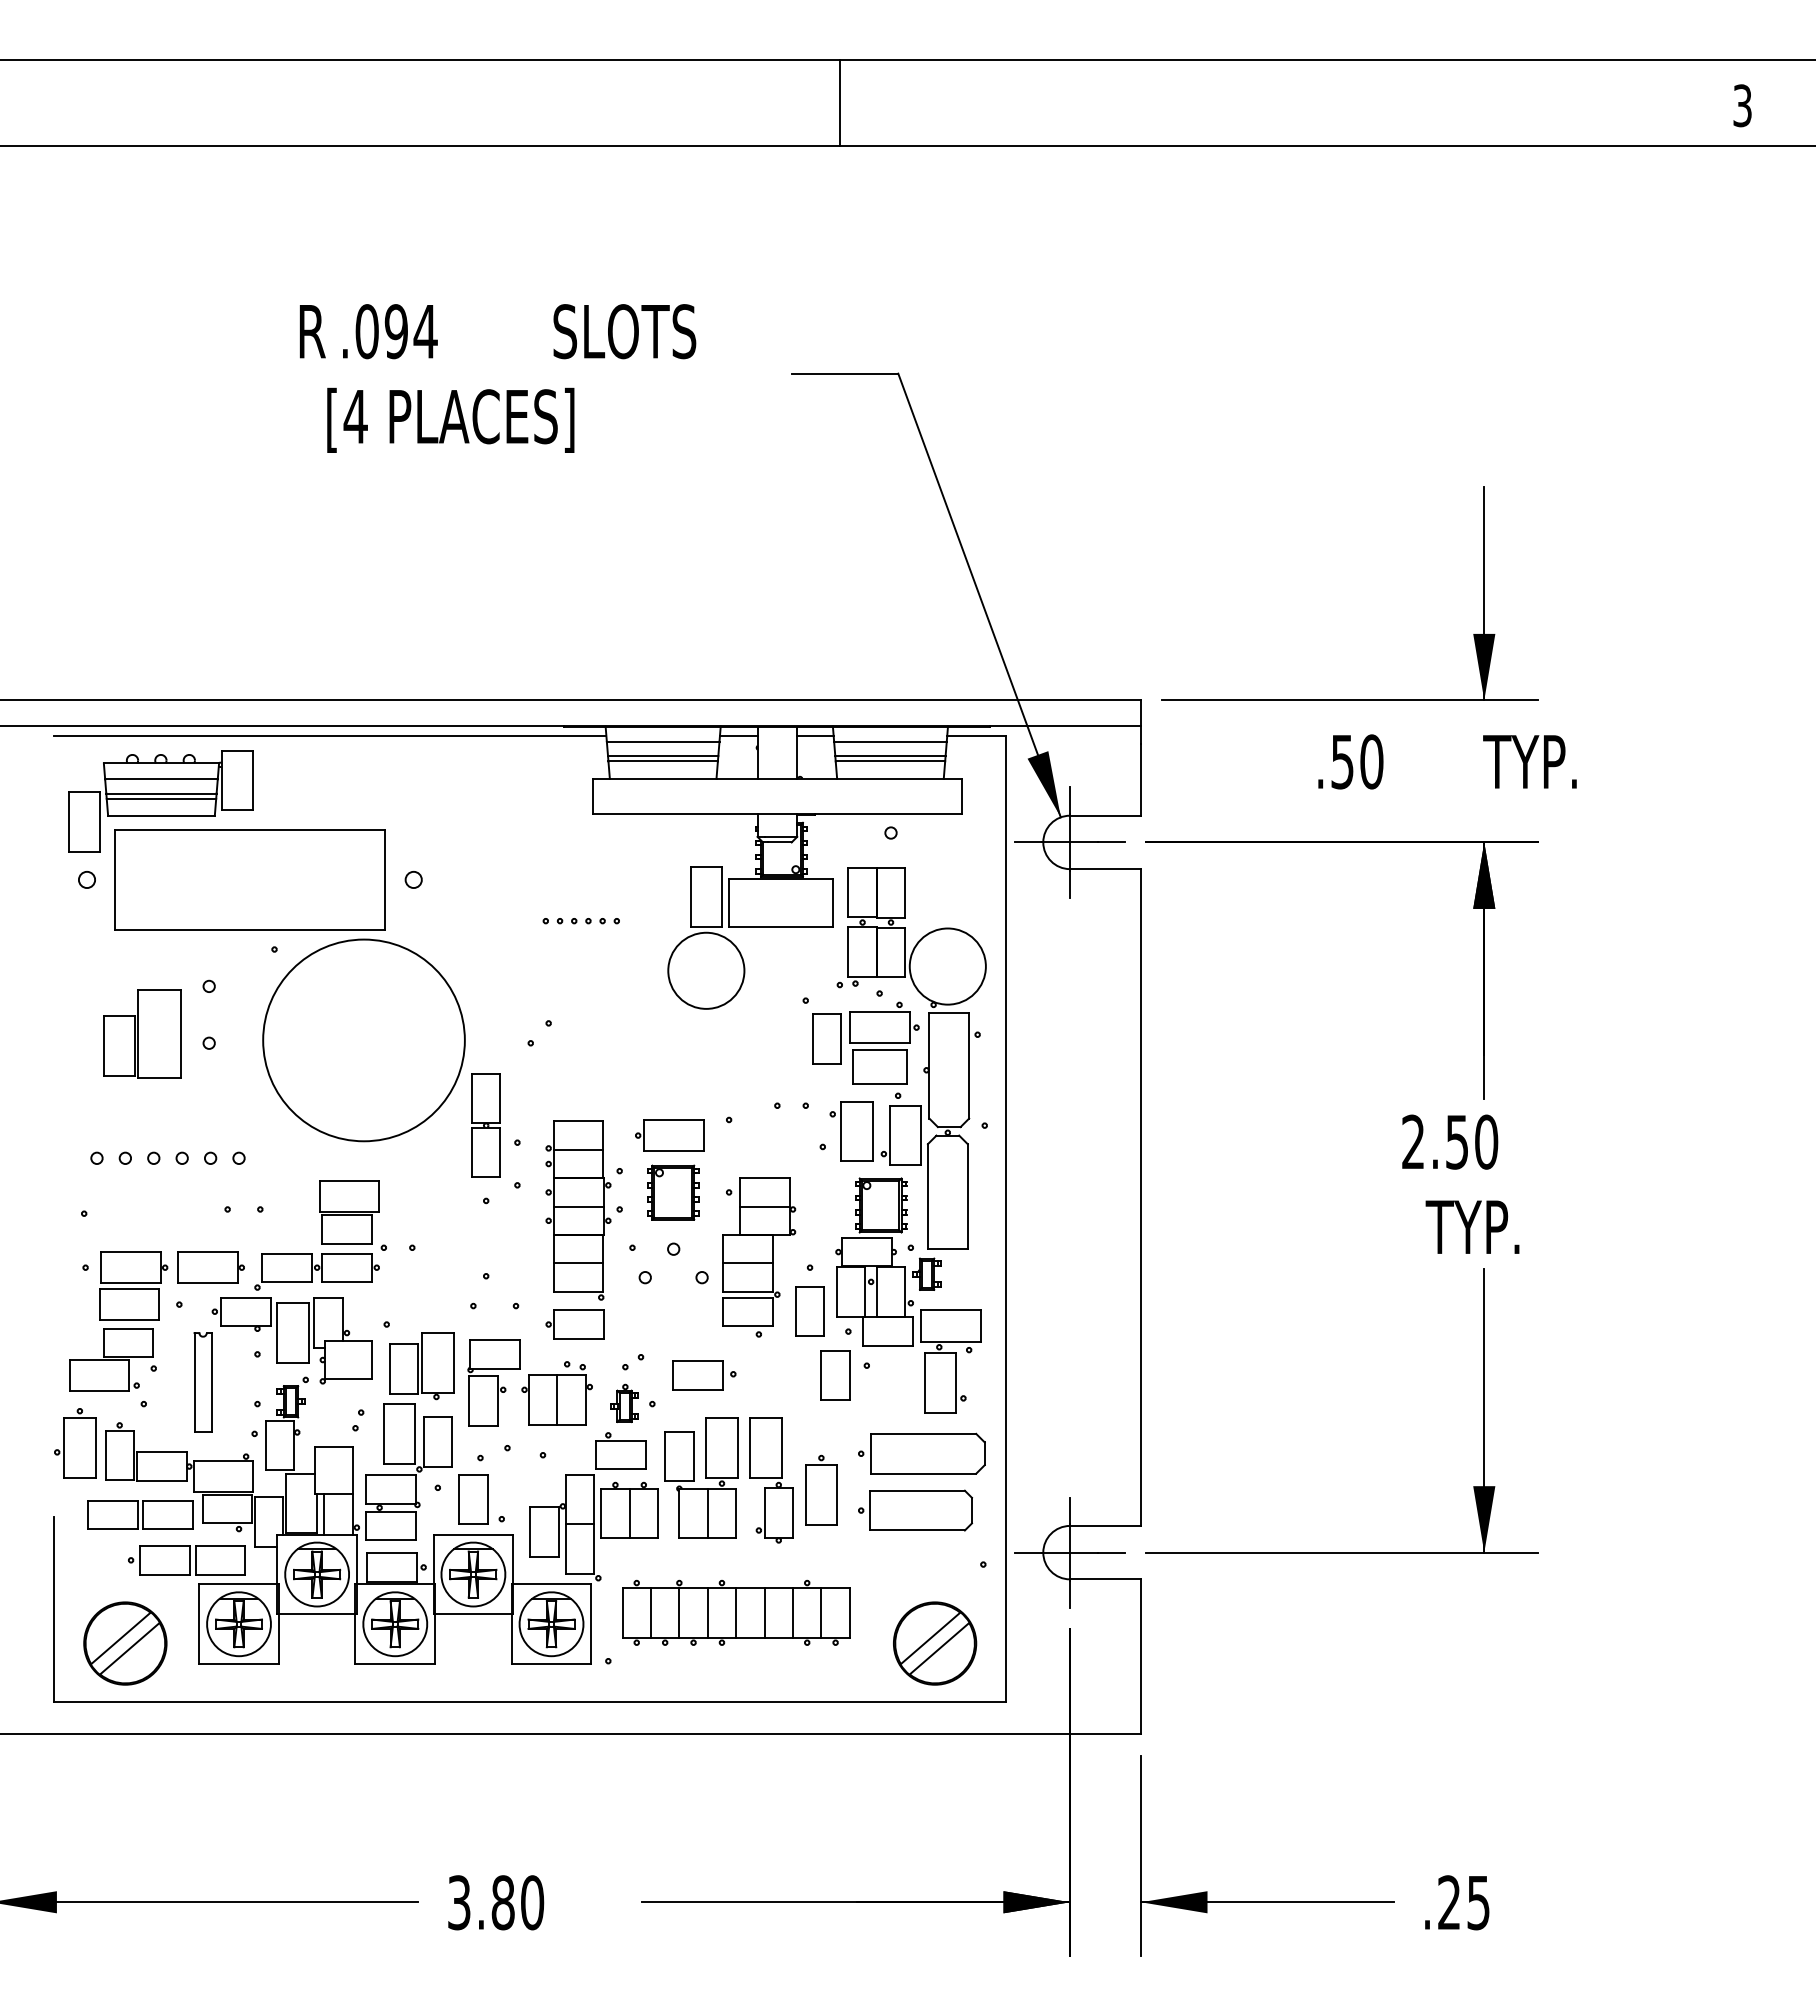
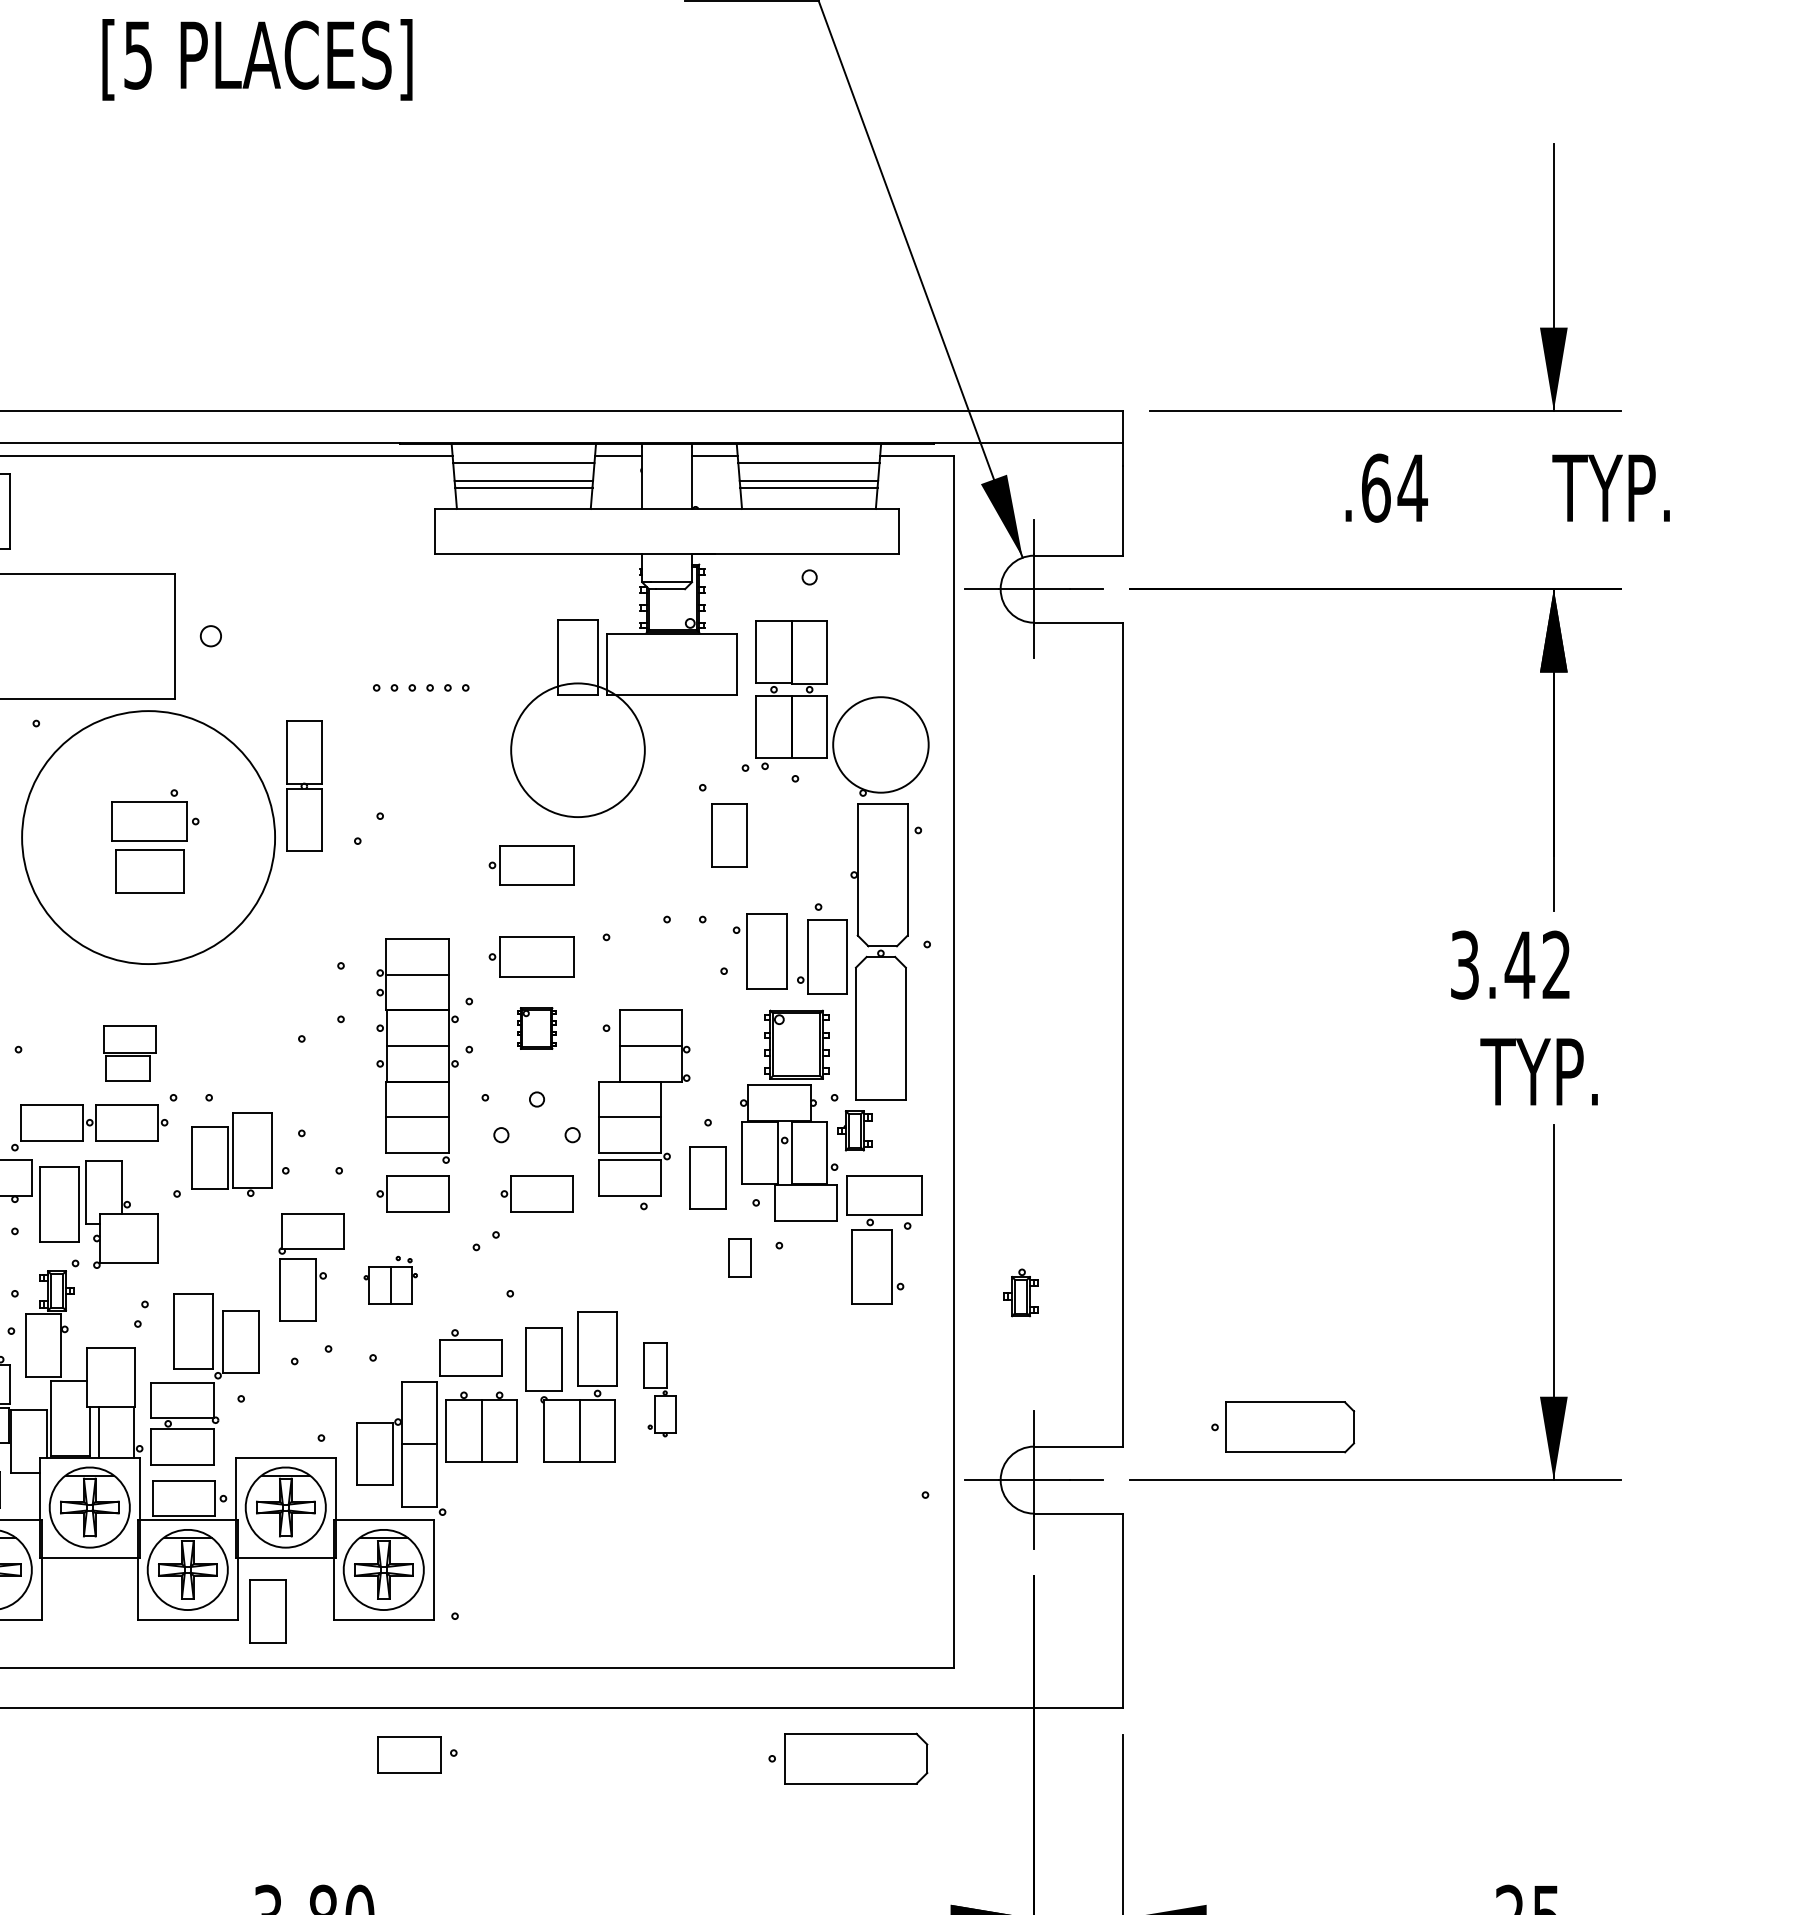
text: (355, 417) -> (137, 56), [4 -> [5
text: (1357, 761) -> (1394, 487), .50 -> .64
circle: (706, 970) -> (578, 749), size x1.4
part: (884, 1042) -> (155, 840), moved
part: (669, 1062) -> (531, 865), added
part: (485, 1125) -> (303, 786), moved
text: (1450, 1141) -> (1511, 964), 2.50 -> 3.42
part: (673, 1192) -> (536, 1028), size x0.6
part: (349, 1212) -> (130, 1053), size x0.7
part: (673, 1324) -> (536, 1193), added
part: (421, 1366) -> (231, 1155), moved
part: (704, 1375) -> (417, 1754), moved
part: (835, 1375) -> (740, 1257), size x0.6
part: (556, 1393) -> (390, 1280), size x0.6
part: (624, 1402) -> (1020, 1291), moved
part: (921, 1453) -> (847, 1758), moved
part: (771, 1480) -> (659, 1389), size x0.6
part: (821, 1489) -> (722, 1400), removed
part: (473, 1499) -> (268, 1611), moved
part: (915, 1510) -> (1283, 1427), moved
part: (736, 1612) -> (615, 1555), removed
part: (935, 1643) -> (865, 1594), removed

